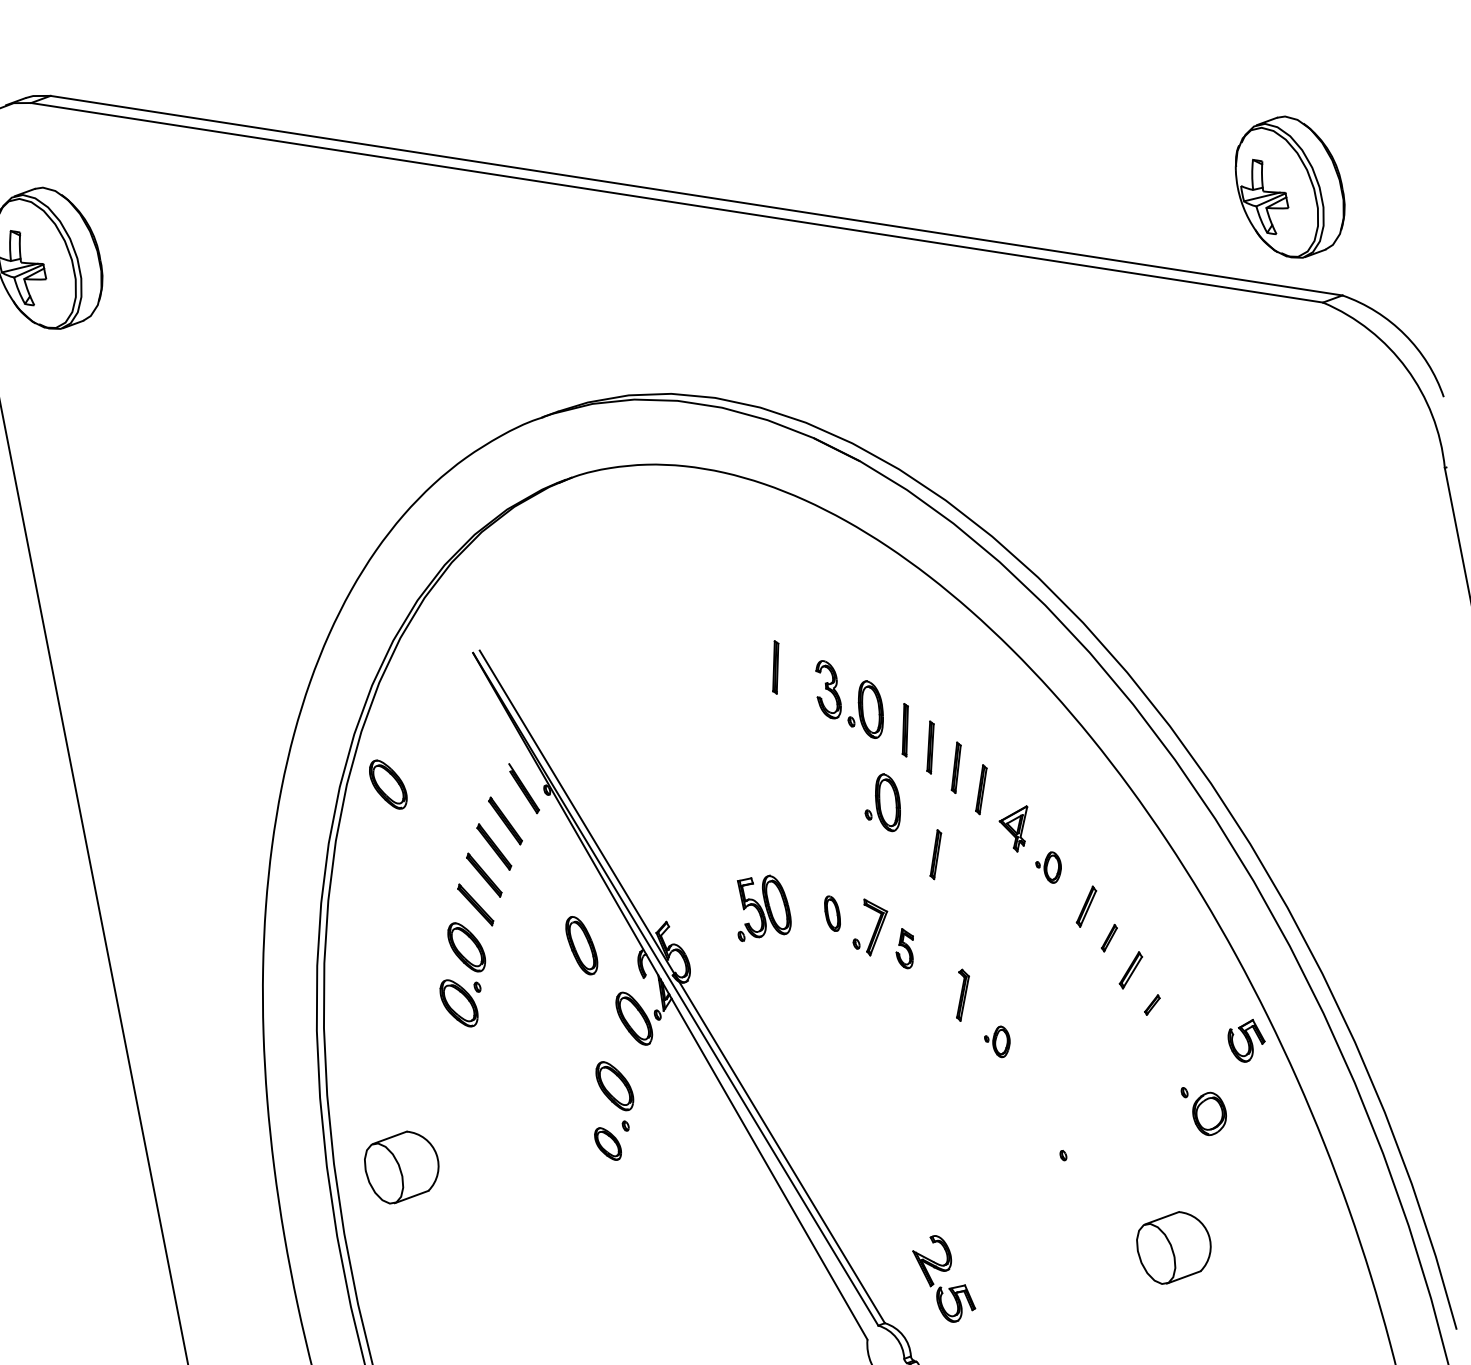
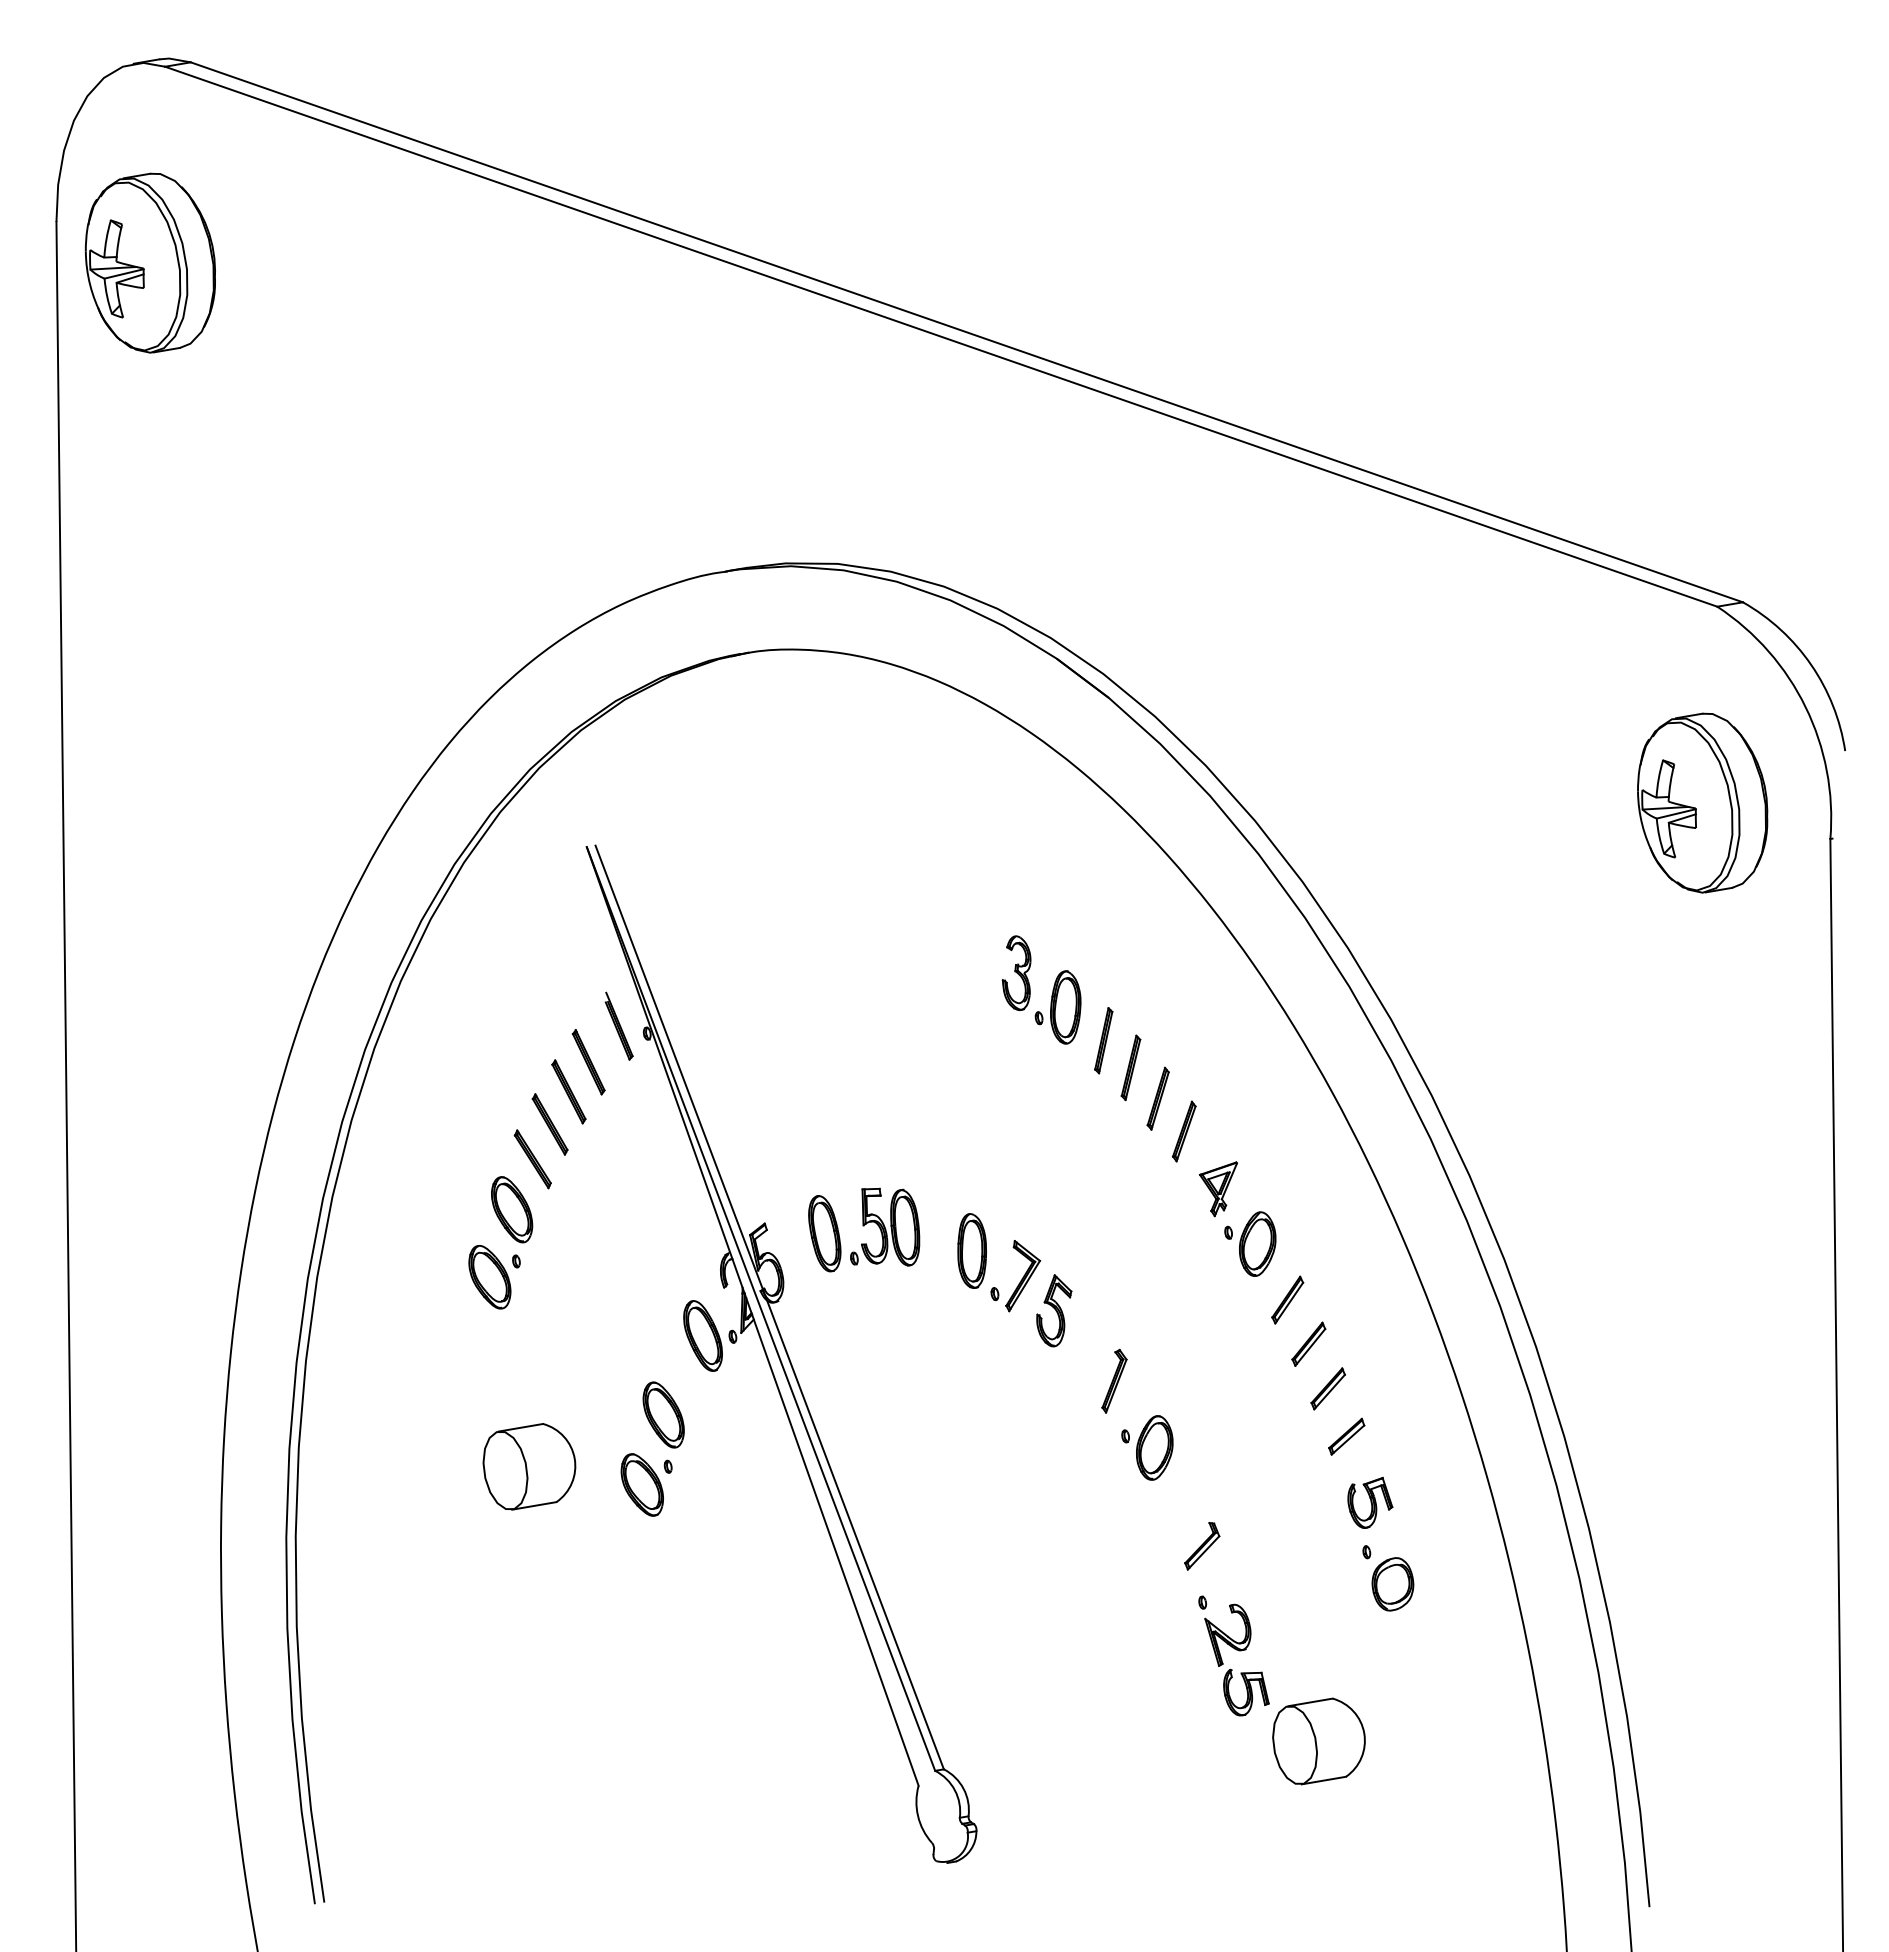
part: (1289, 187) -> (1702, 802), moved
part: (775, 667) -> (957, 933), removed
part: (388, 784) -> (452, 990), removed
part: (881, 803) -> (1057, 1126), removed
part: (936, 854) -> (1113, 1201), removed
part: (1049, 867) -> (1250, 1243), size x1.67
part: (832, 913) -> (971, 1250), size x1.67
part: (1108, 937) -> (1308, 1343), size x1.43
part: (581, 945) -> (824, 1233), moved
part: (905, 948) -> (1054, 1310), size x1.43
part: (1152, 1005) -> (1346, 1436), size x1.67
part: (1246, 1040) -> (1370, 1502), moved
part: (997, 1042) -> (1147, 1447), size x1.67
part: (1055, 1111) -> (1202, 1546), added
part: (607, 1143) -> (641, 1484), size x1.43
part: (402, 1166) -> (529, 1466), moved
part: (943, 1272) -> (1238, 1651), moved

